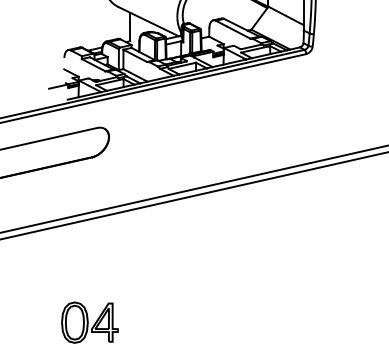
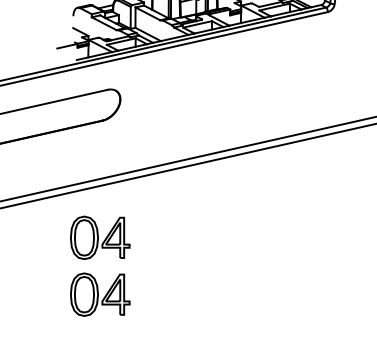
part: (89, 268) -> (99, 237), added

